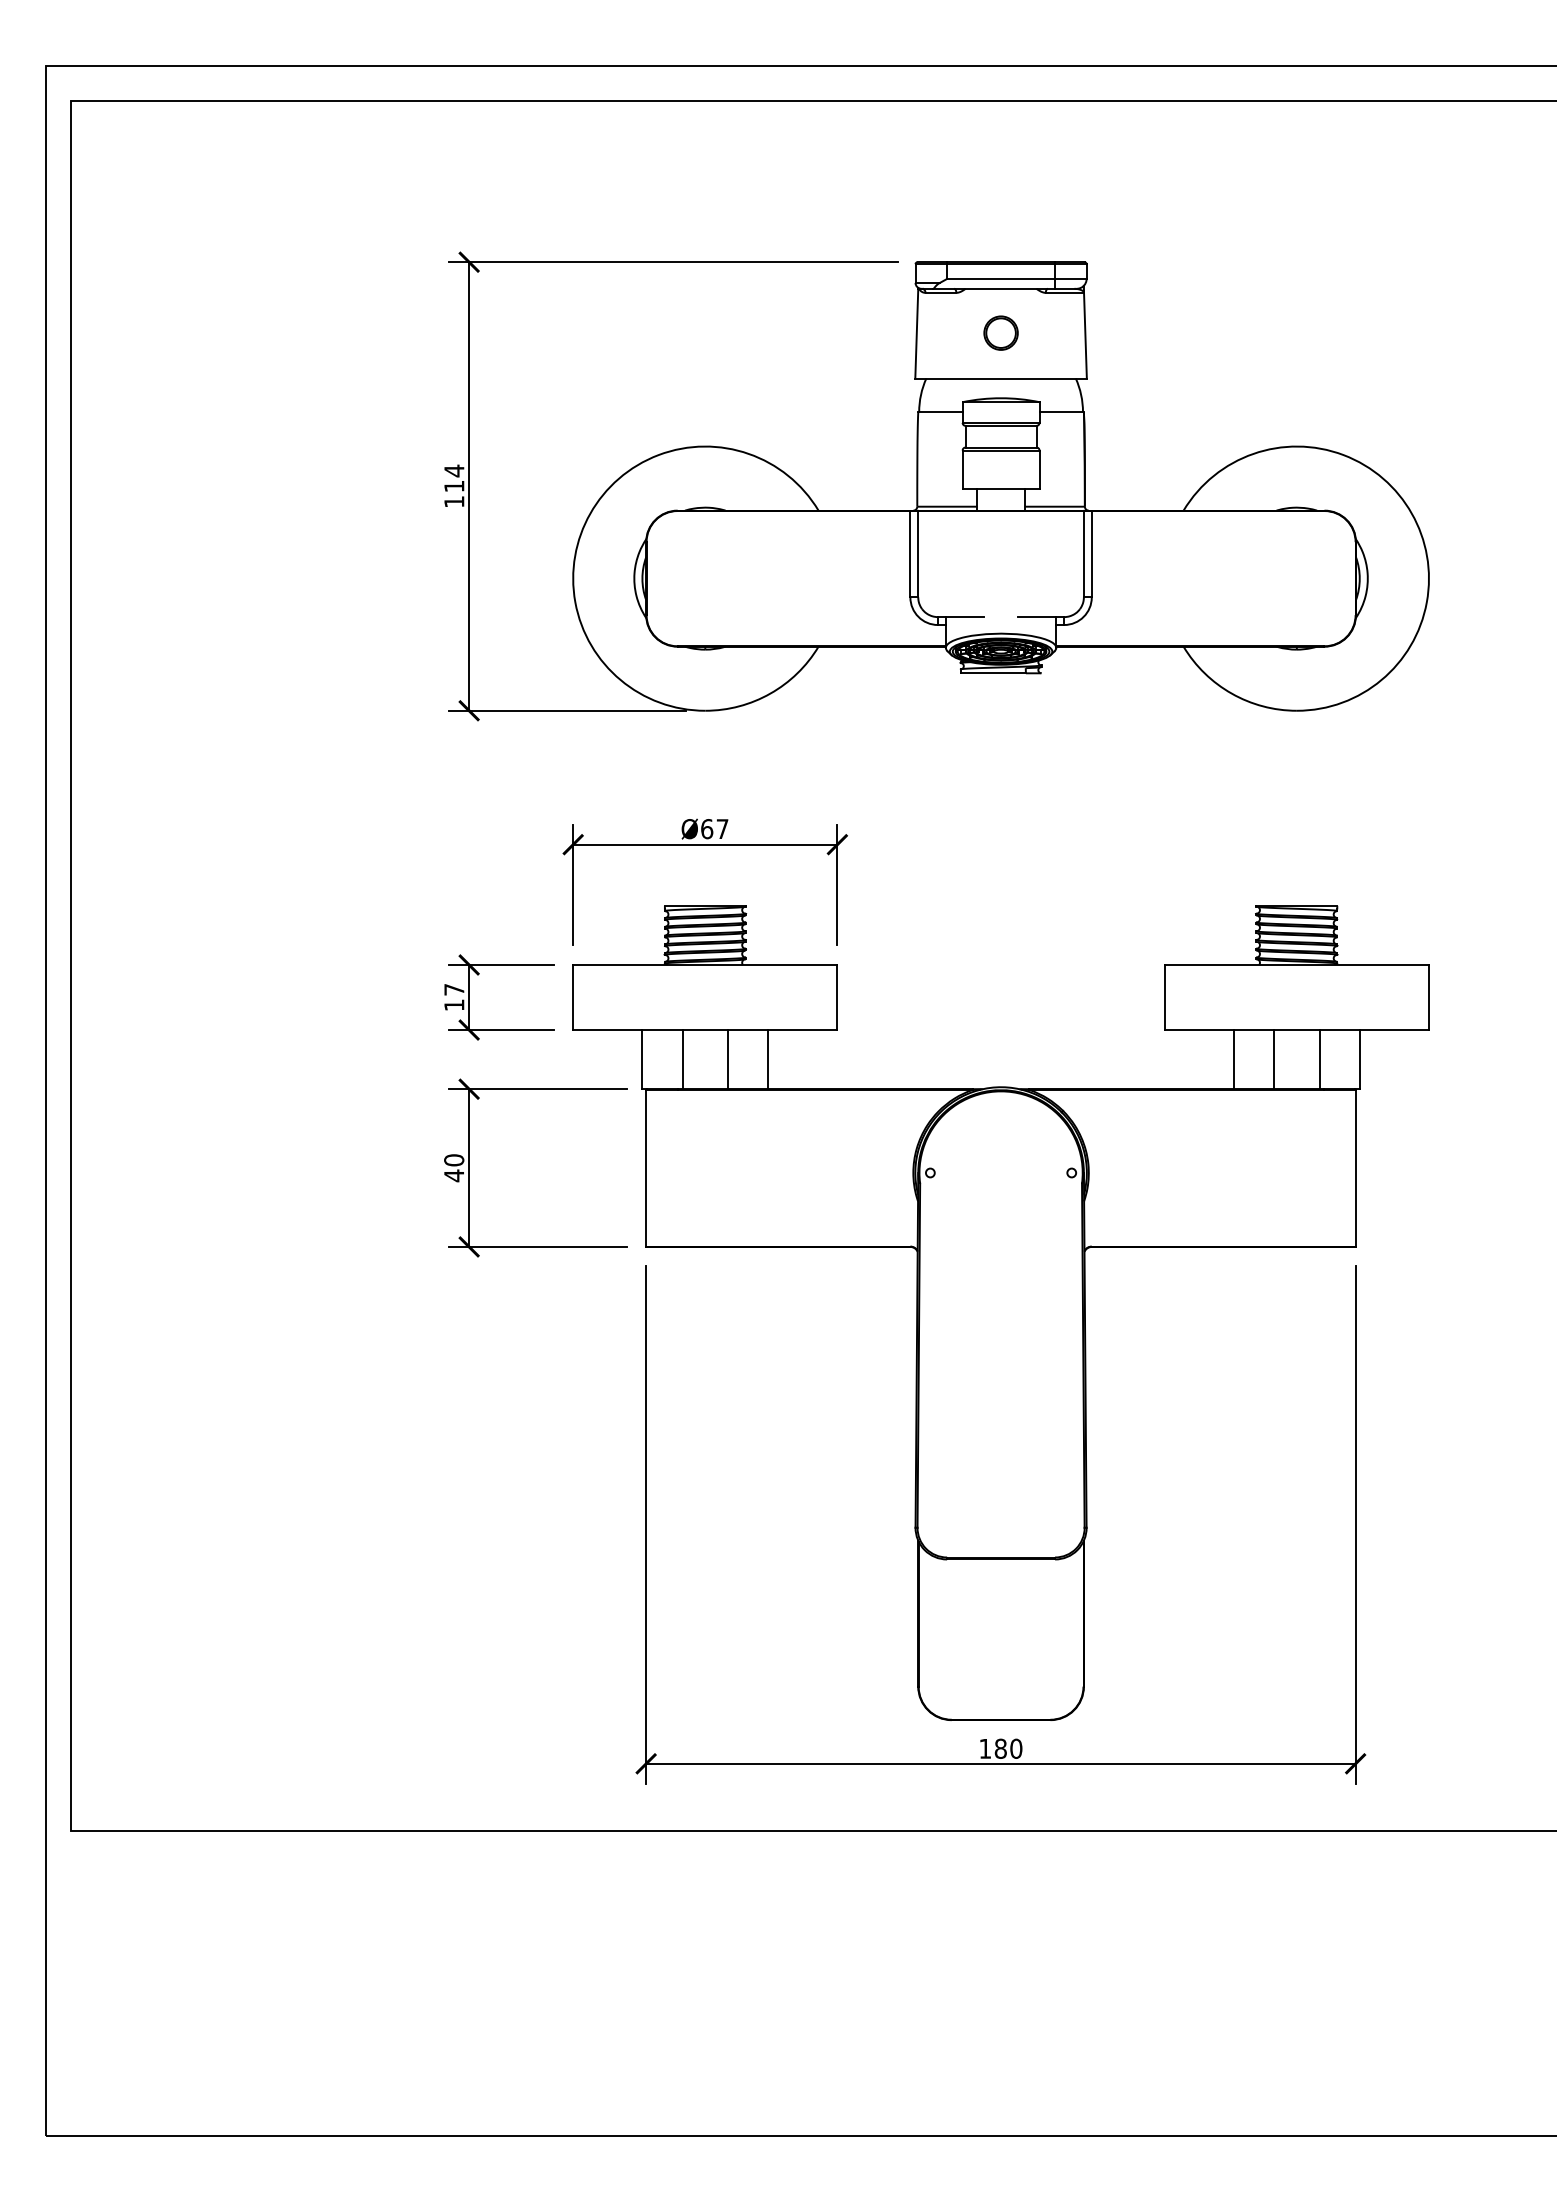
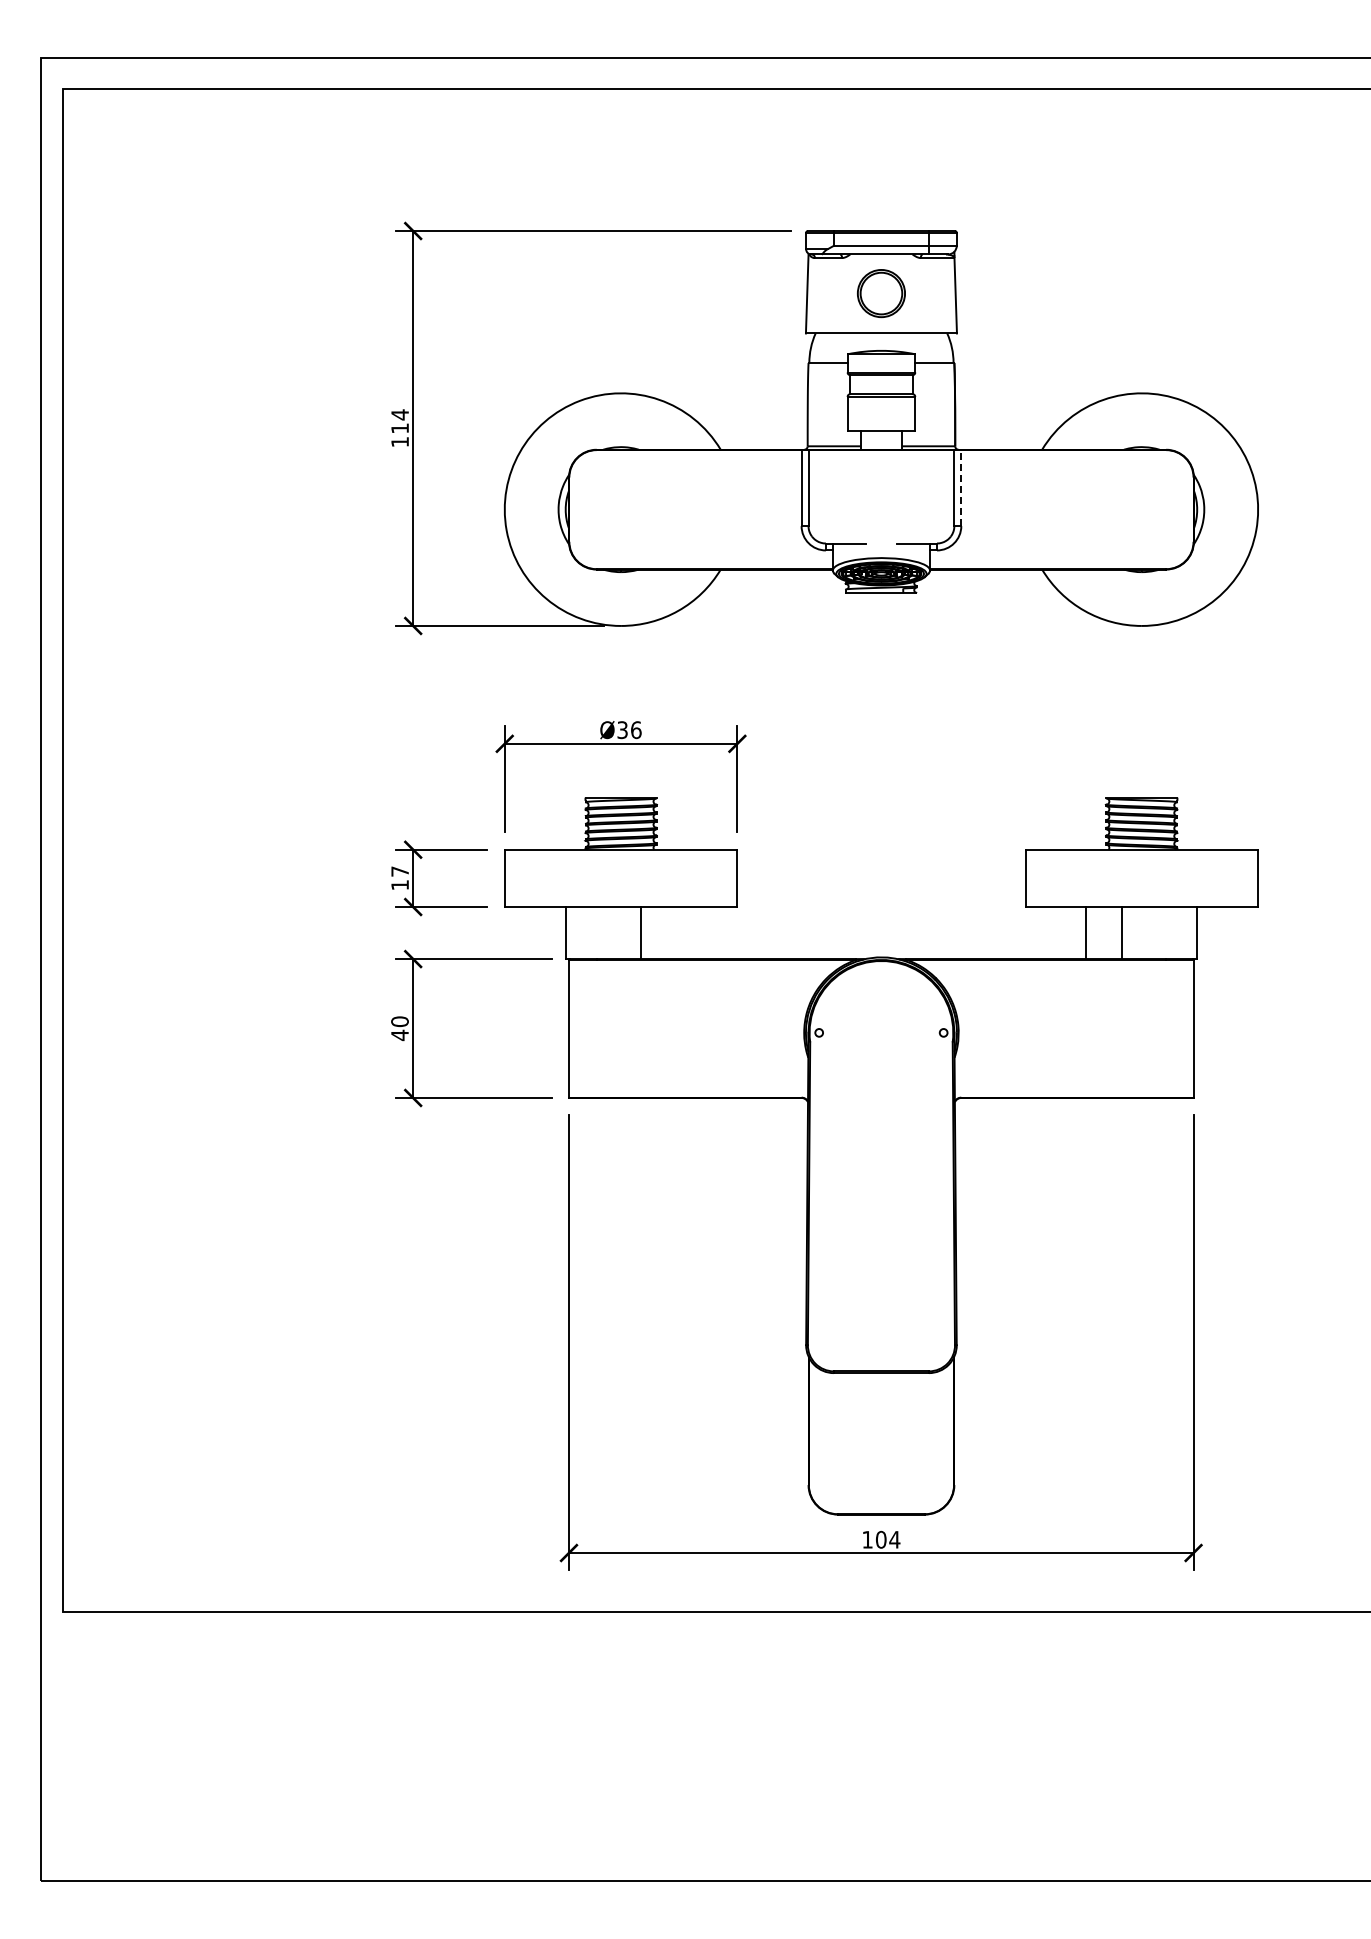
part: (1001, 333) -> (881, 293), size x1.6
line: (1092, 553) -> (961, 487), solid -> dashed
text: (714, 829) -> (629, 730), Ø67 -> Ø36
line: (683, 1060) -> (601, 933), removed
line: (768, 1060) -> (676, 933), removed
line: (1319, 1060) -> (1161, 933), removed
text: (1009, 1748) -> (888, 1539), 180 -> 104

